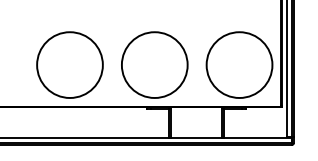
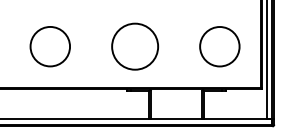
circle: (69, 64) -> (49, 46), size x0.6
circle: (154, 64) -> (134, 46), size x0.7
circle: (239, 64) -> (219, 46), size x0.6

